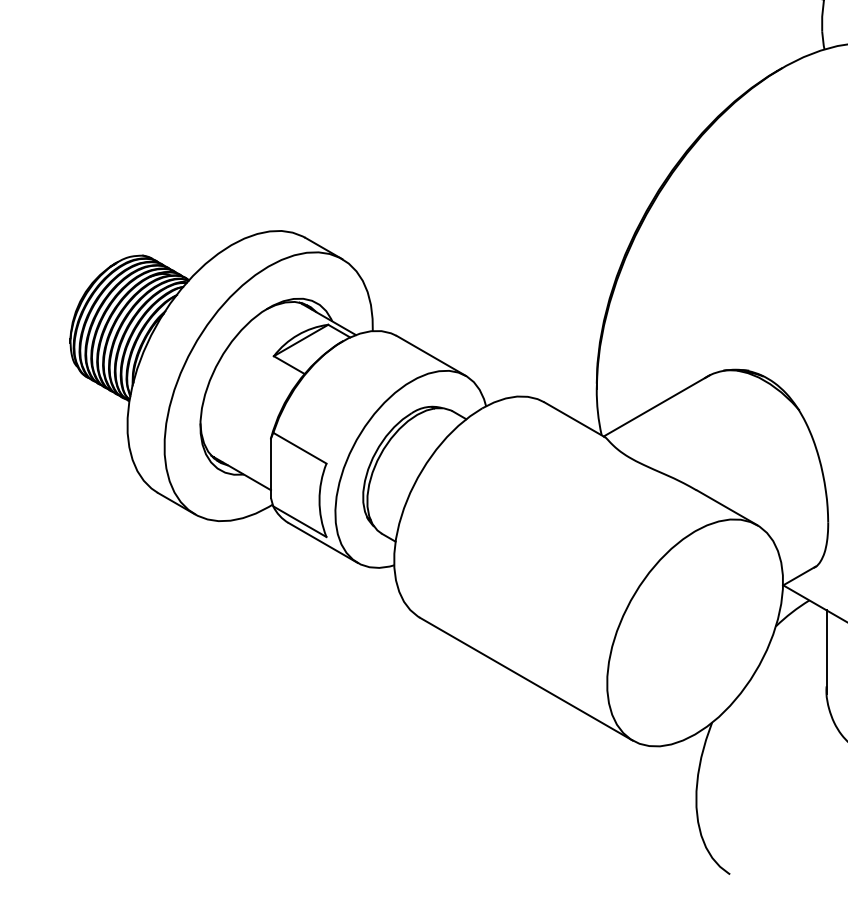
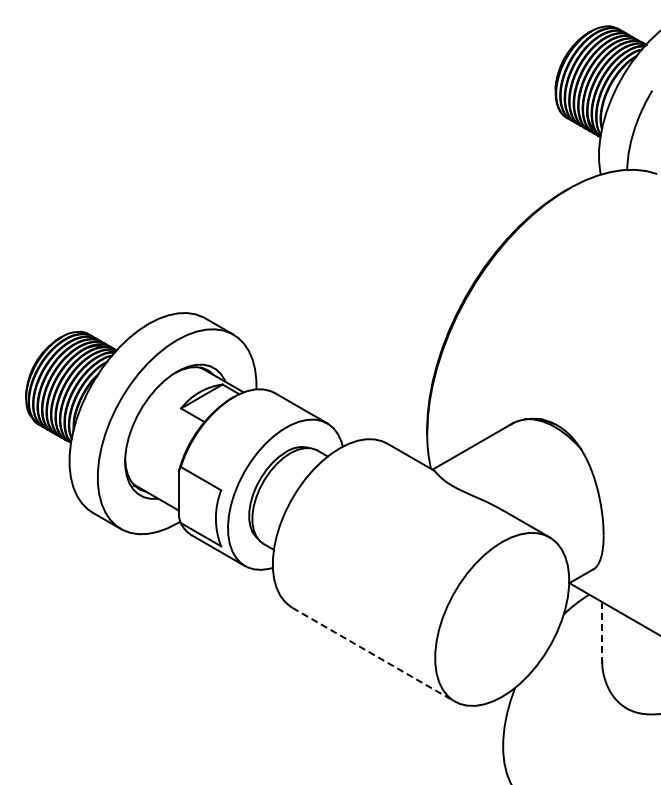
line: (826, 651) -> (602, 633), solid -> dashed
line: (526, 678) -> (373, 654), solid -> dashed

